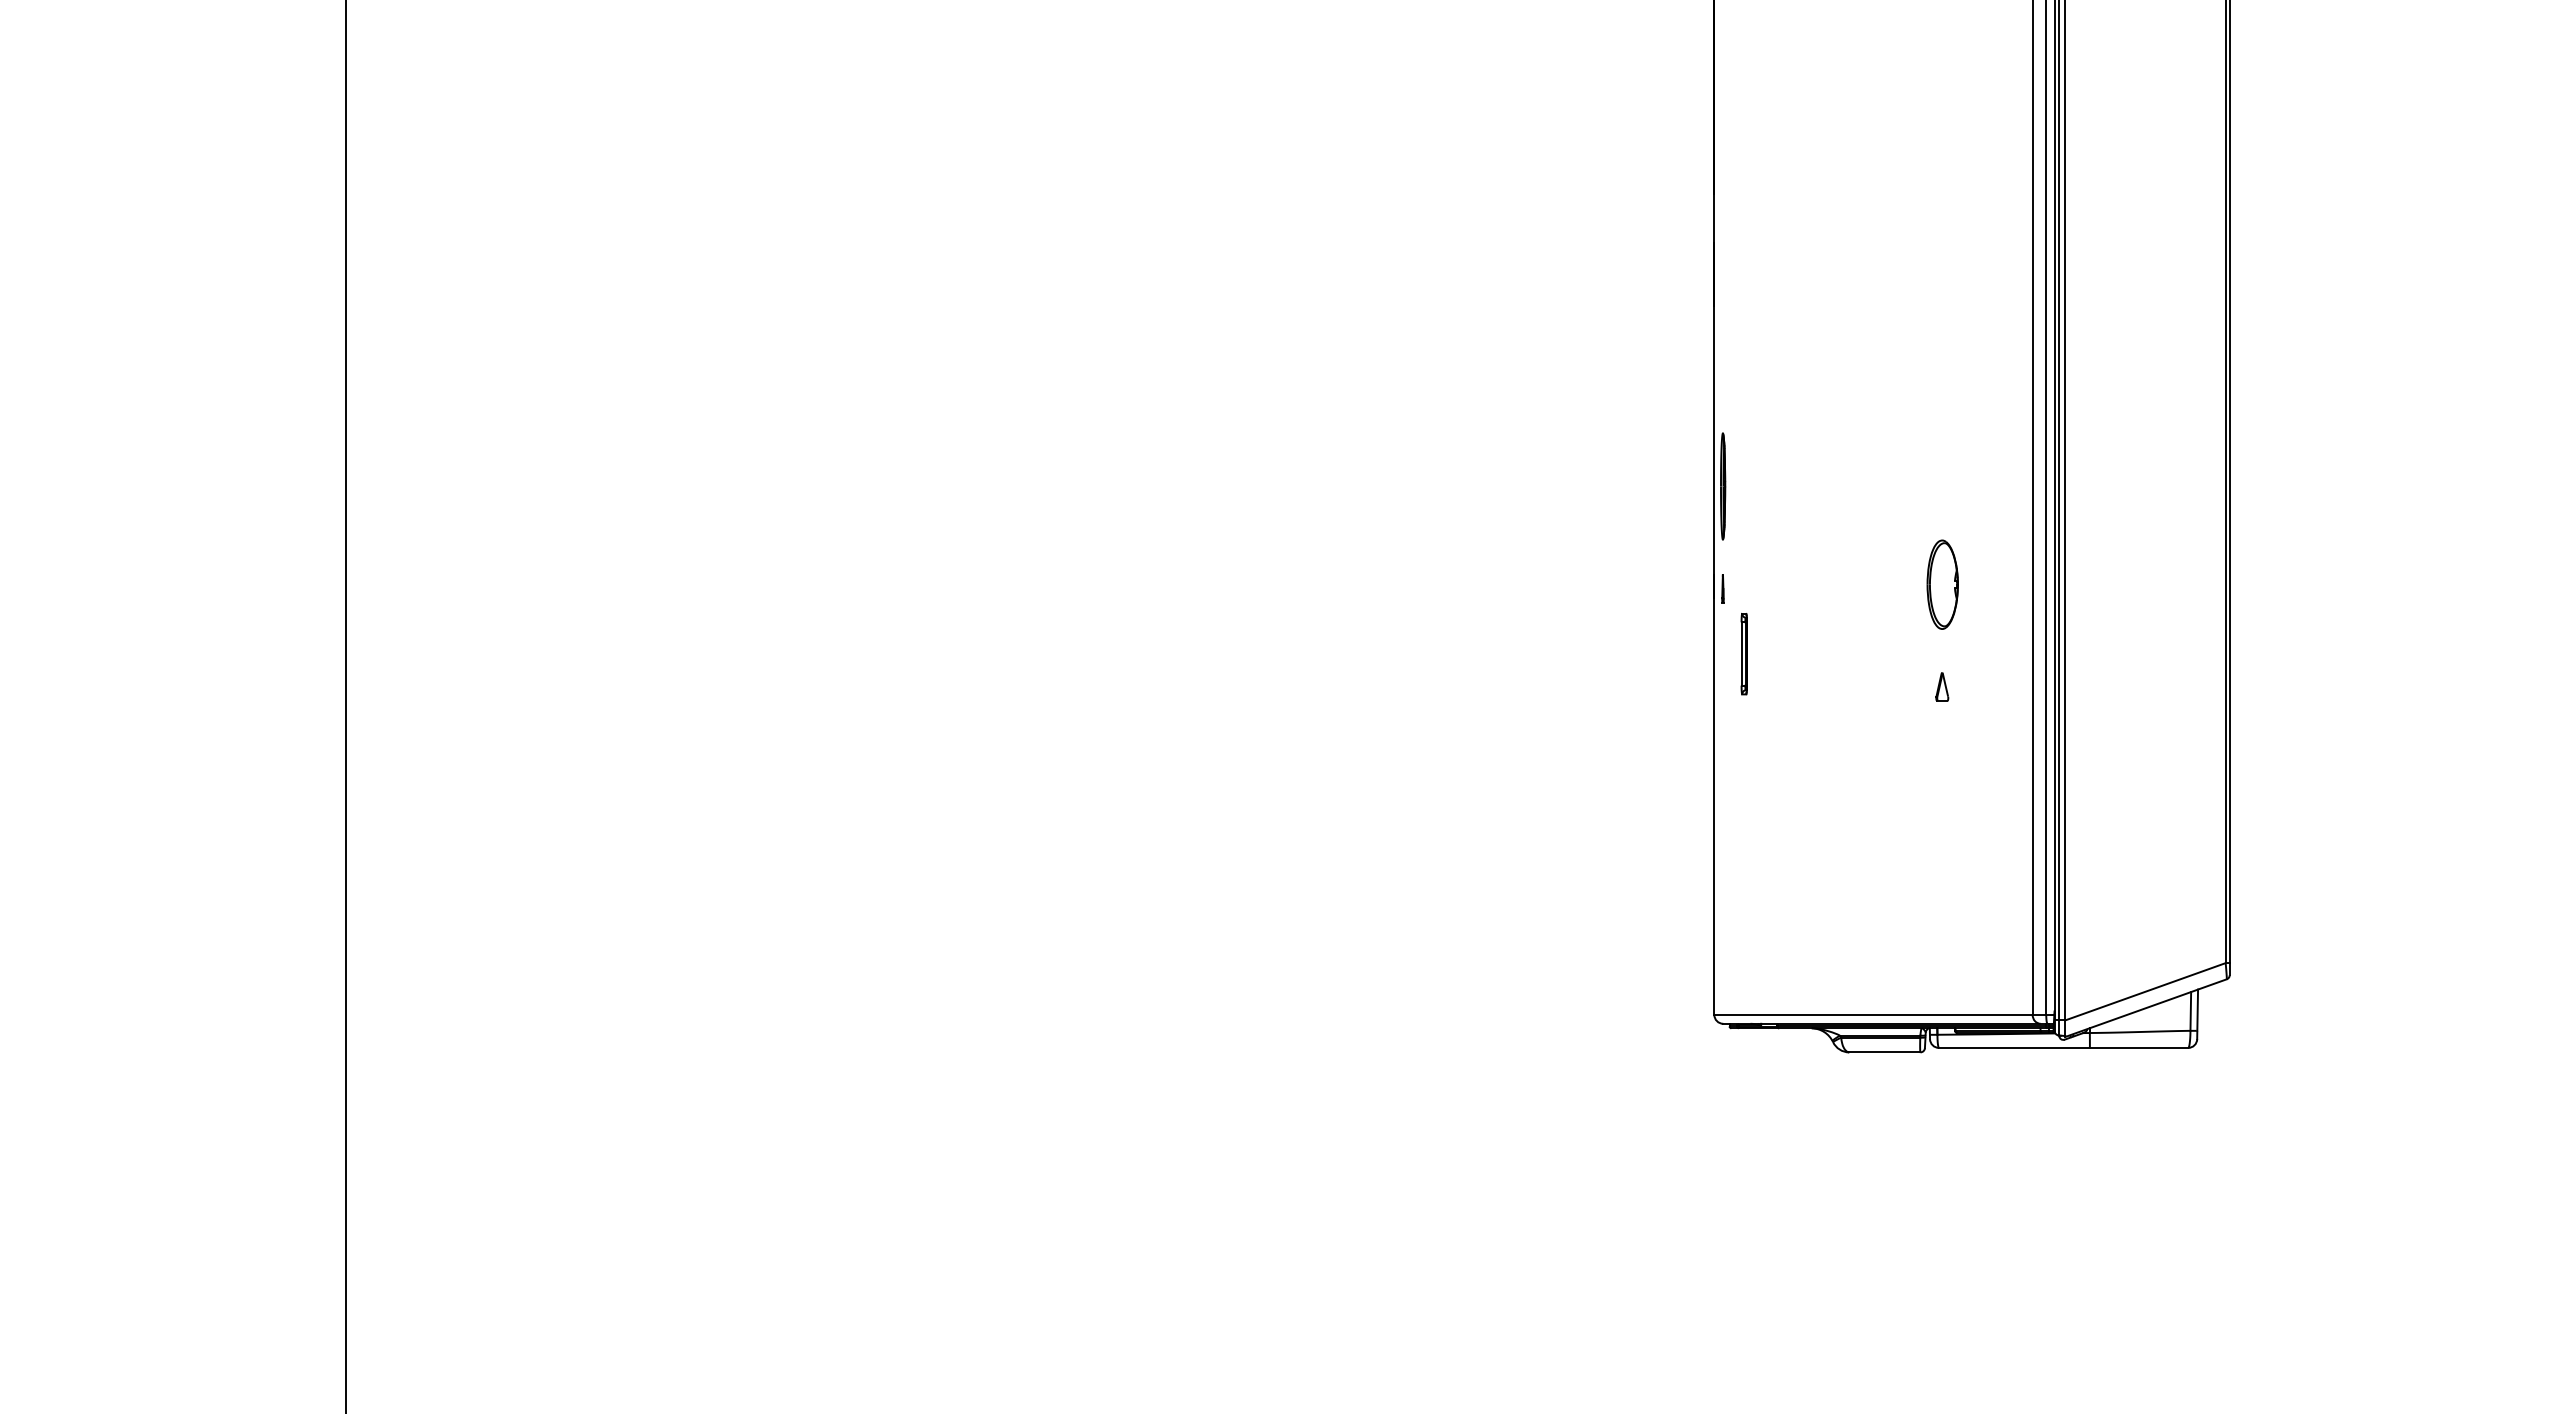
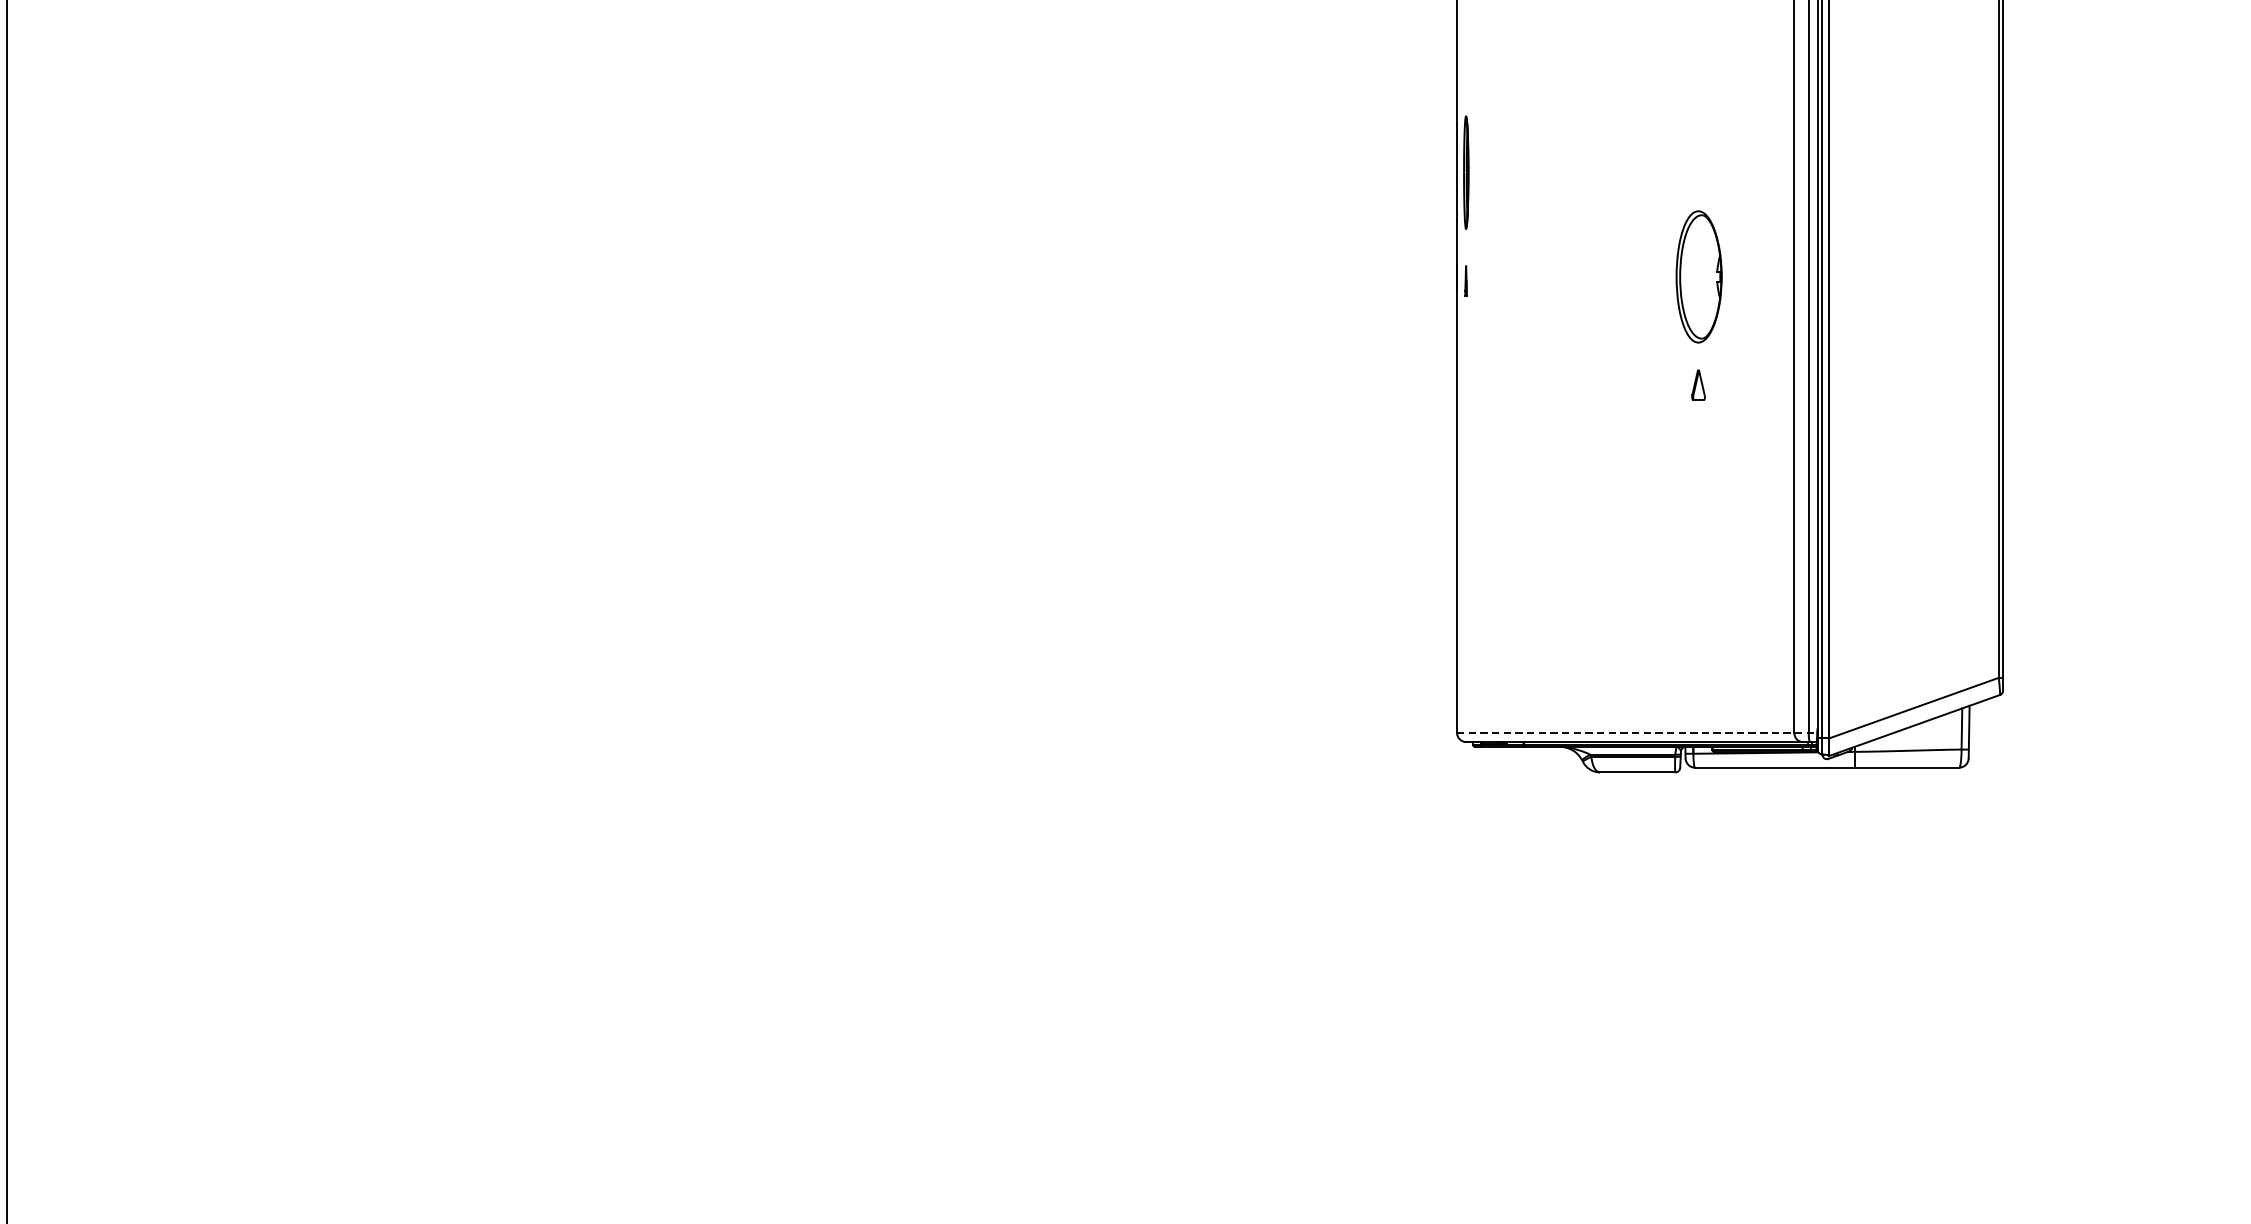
part: (1942, 584) -> (1698, 276), size x1.4
part: (1743, 654) -> (1487, 350), removed
line: (1884, 1014) -> (1637, 732), solid -> dashed

